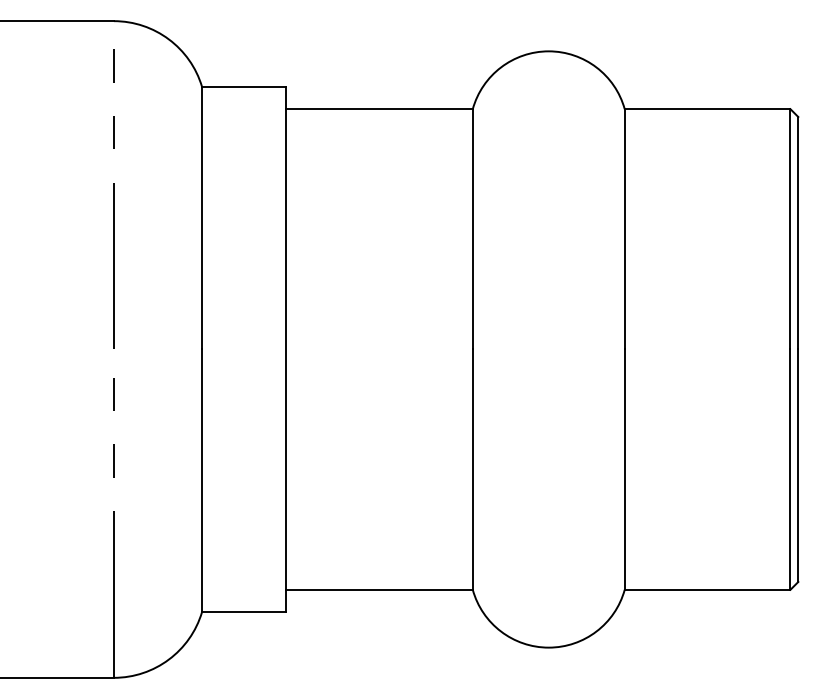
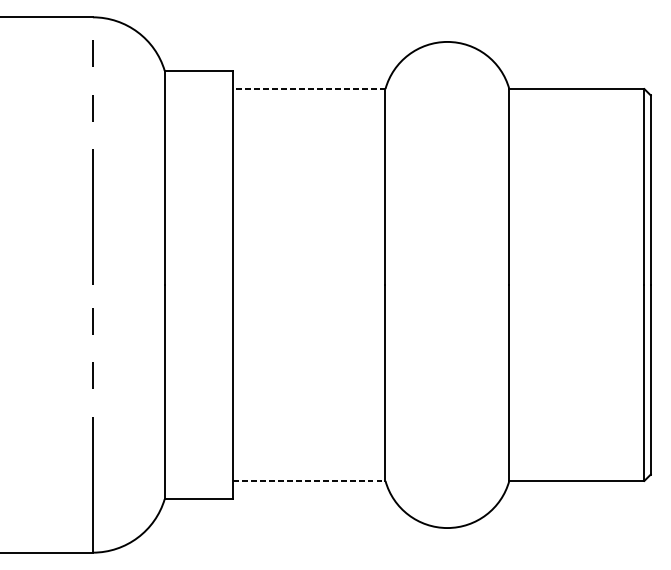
line: (378, 109) -> (308, 89), solid -> dashed
line: (379, 589) -> (309, 480), solid -> dashed

